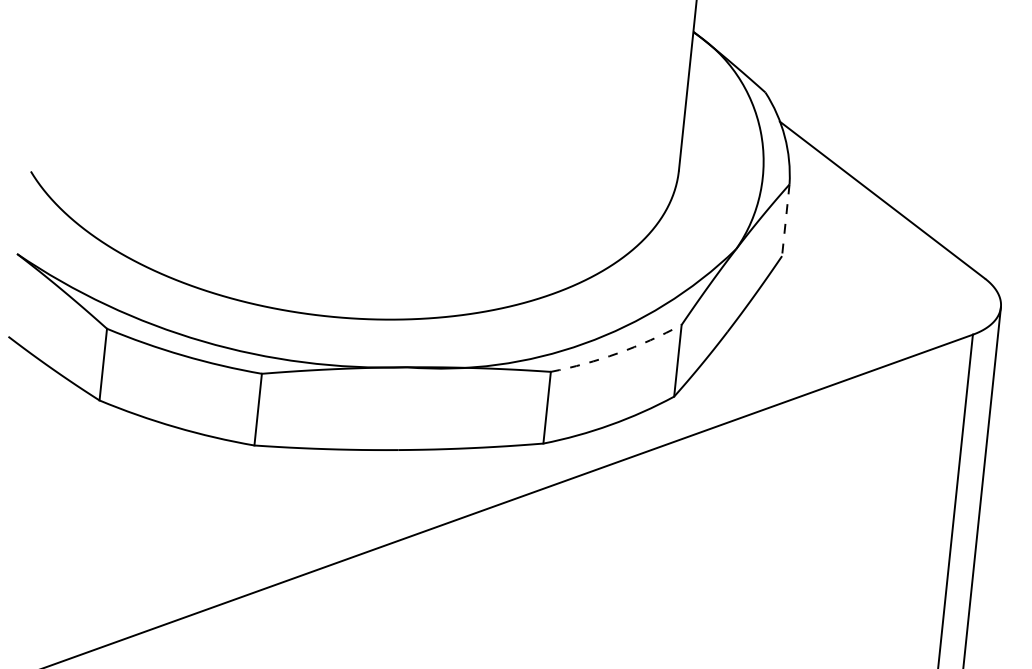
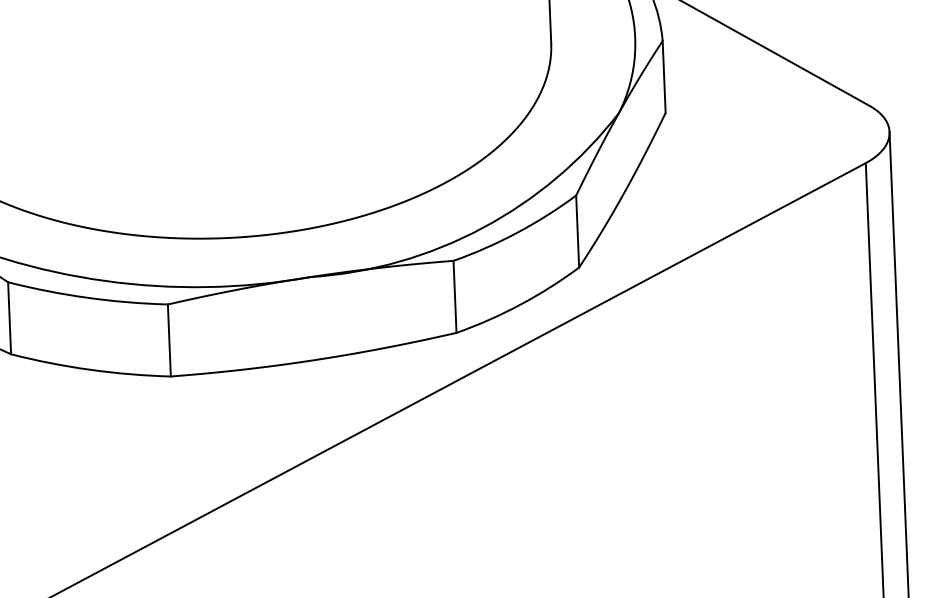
line: (785, 220) -> (663, 77), dashed -> solid
arc: (618, 353) -> (517, 232), dashed -> solid

